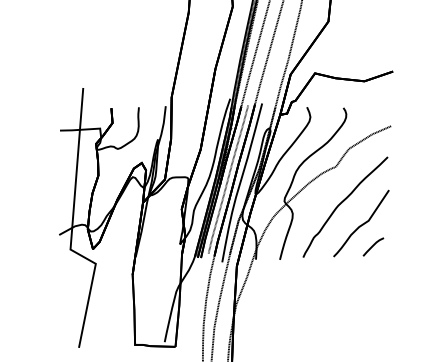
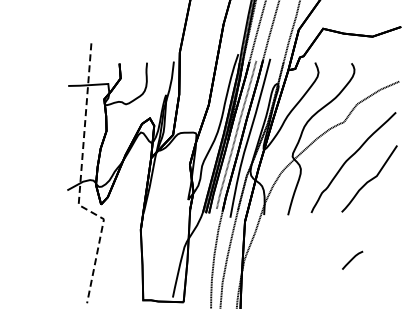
line: (72, 227) -> (80, 182), solid -> dashed
curve: (373, 246) -> (352, 259), moved

